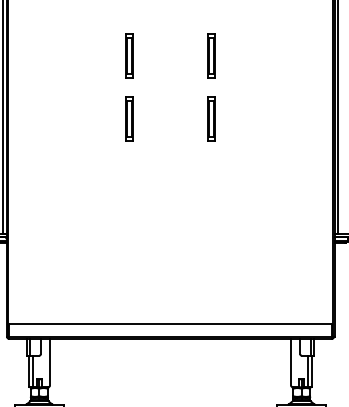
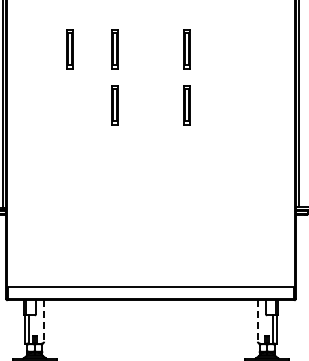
part: (78, 55) -> (69, 49), added
line: (50, 362) -> (44, 321), solid -> dashed
line: (290, 362) -> (257, 321), solid -> dashed

